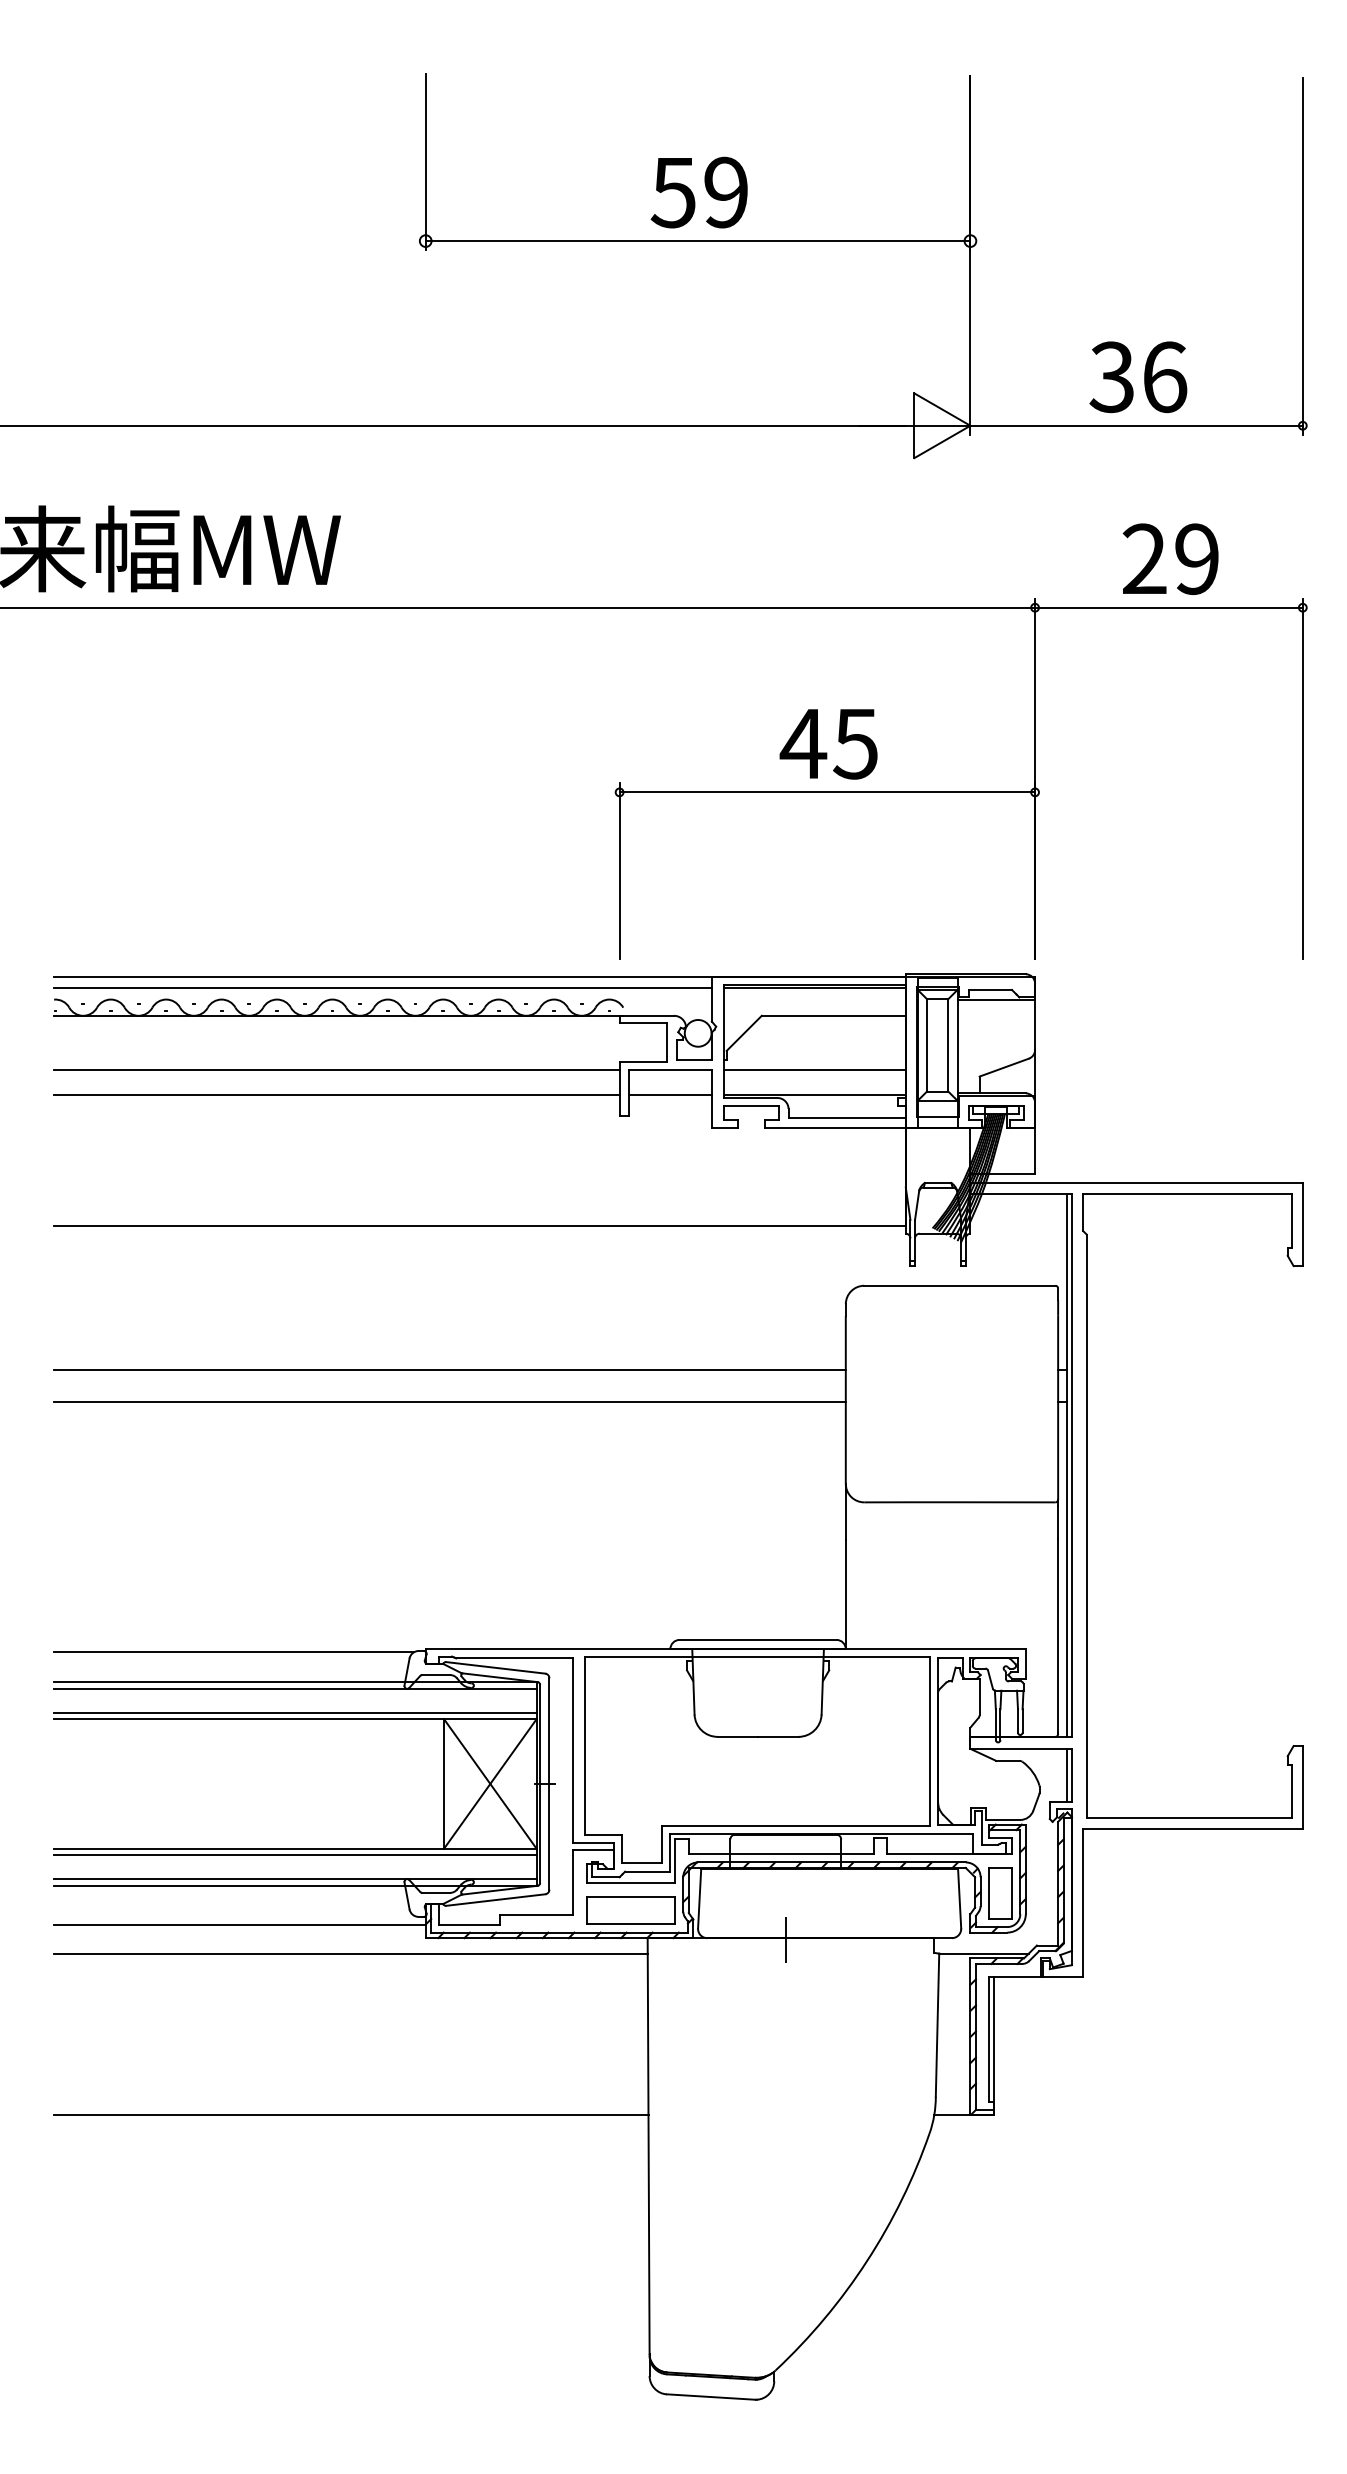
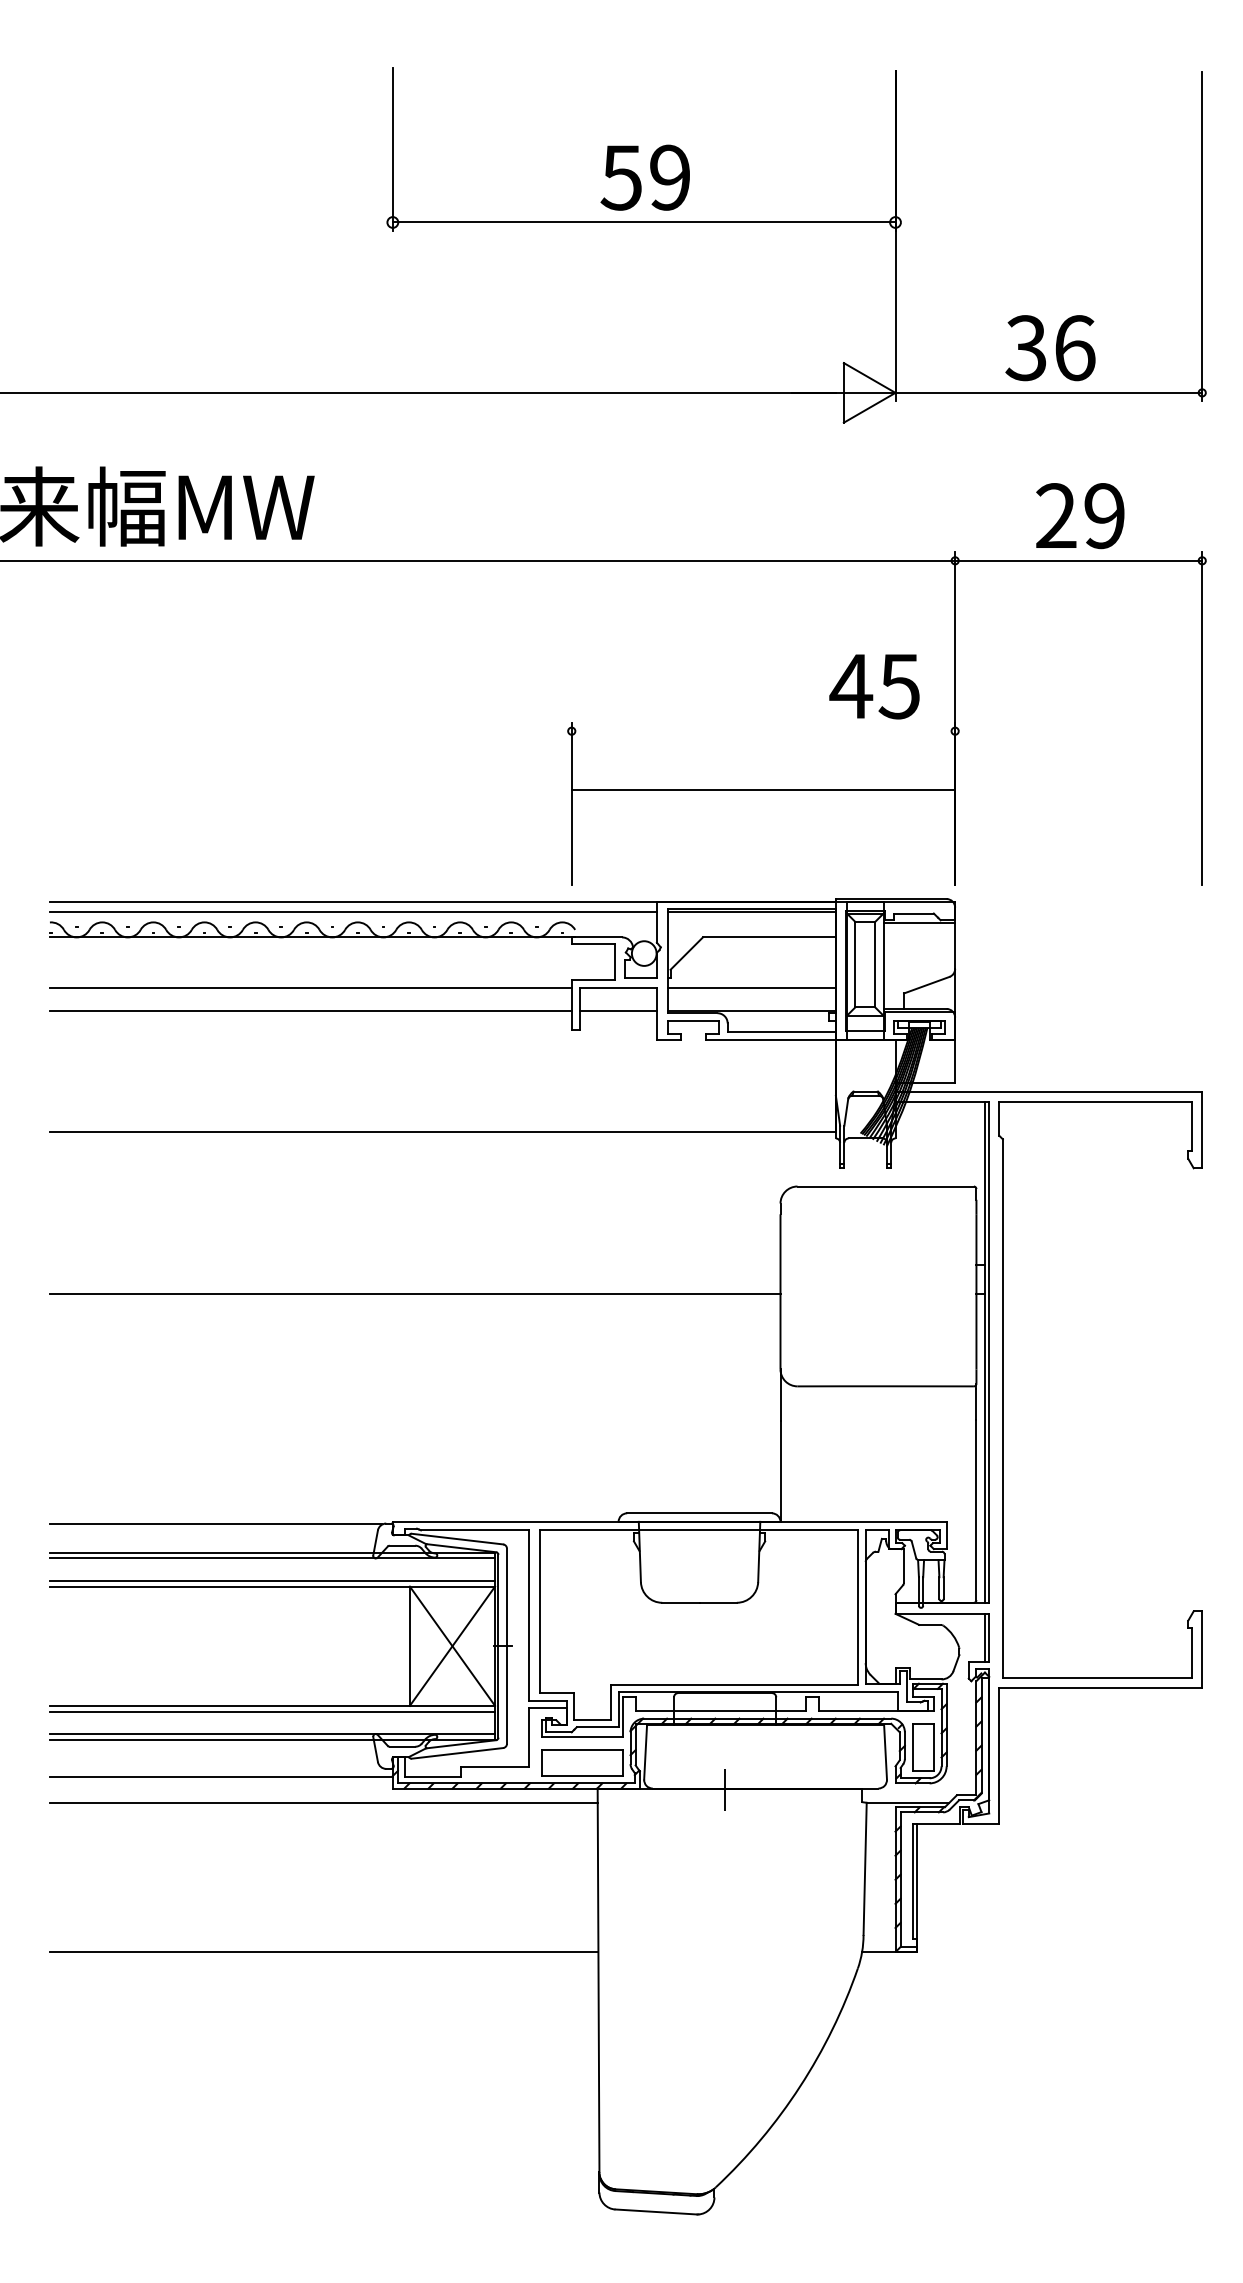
text: (828, 744) -> (874, 687), moved
line: (827, 792) -> (763, 790), moved
line: (449, 1370) -> (414, 1264), removed

